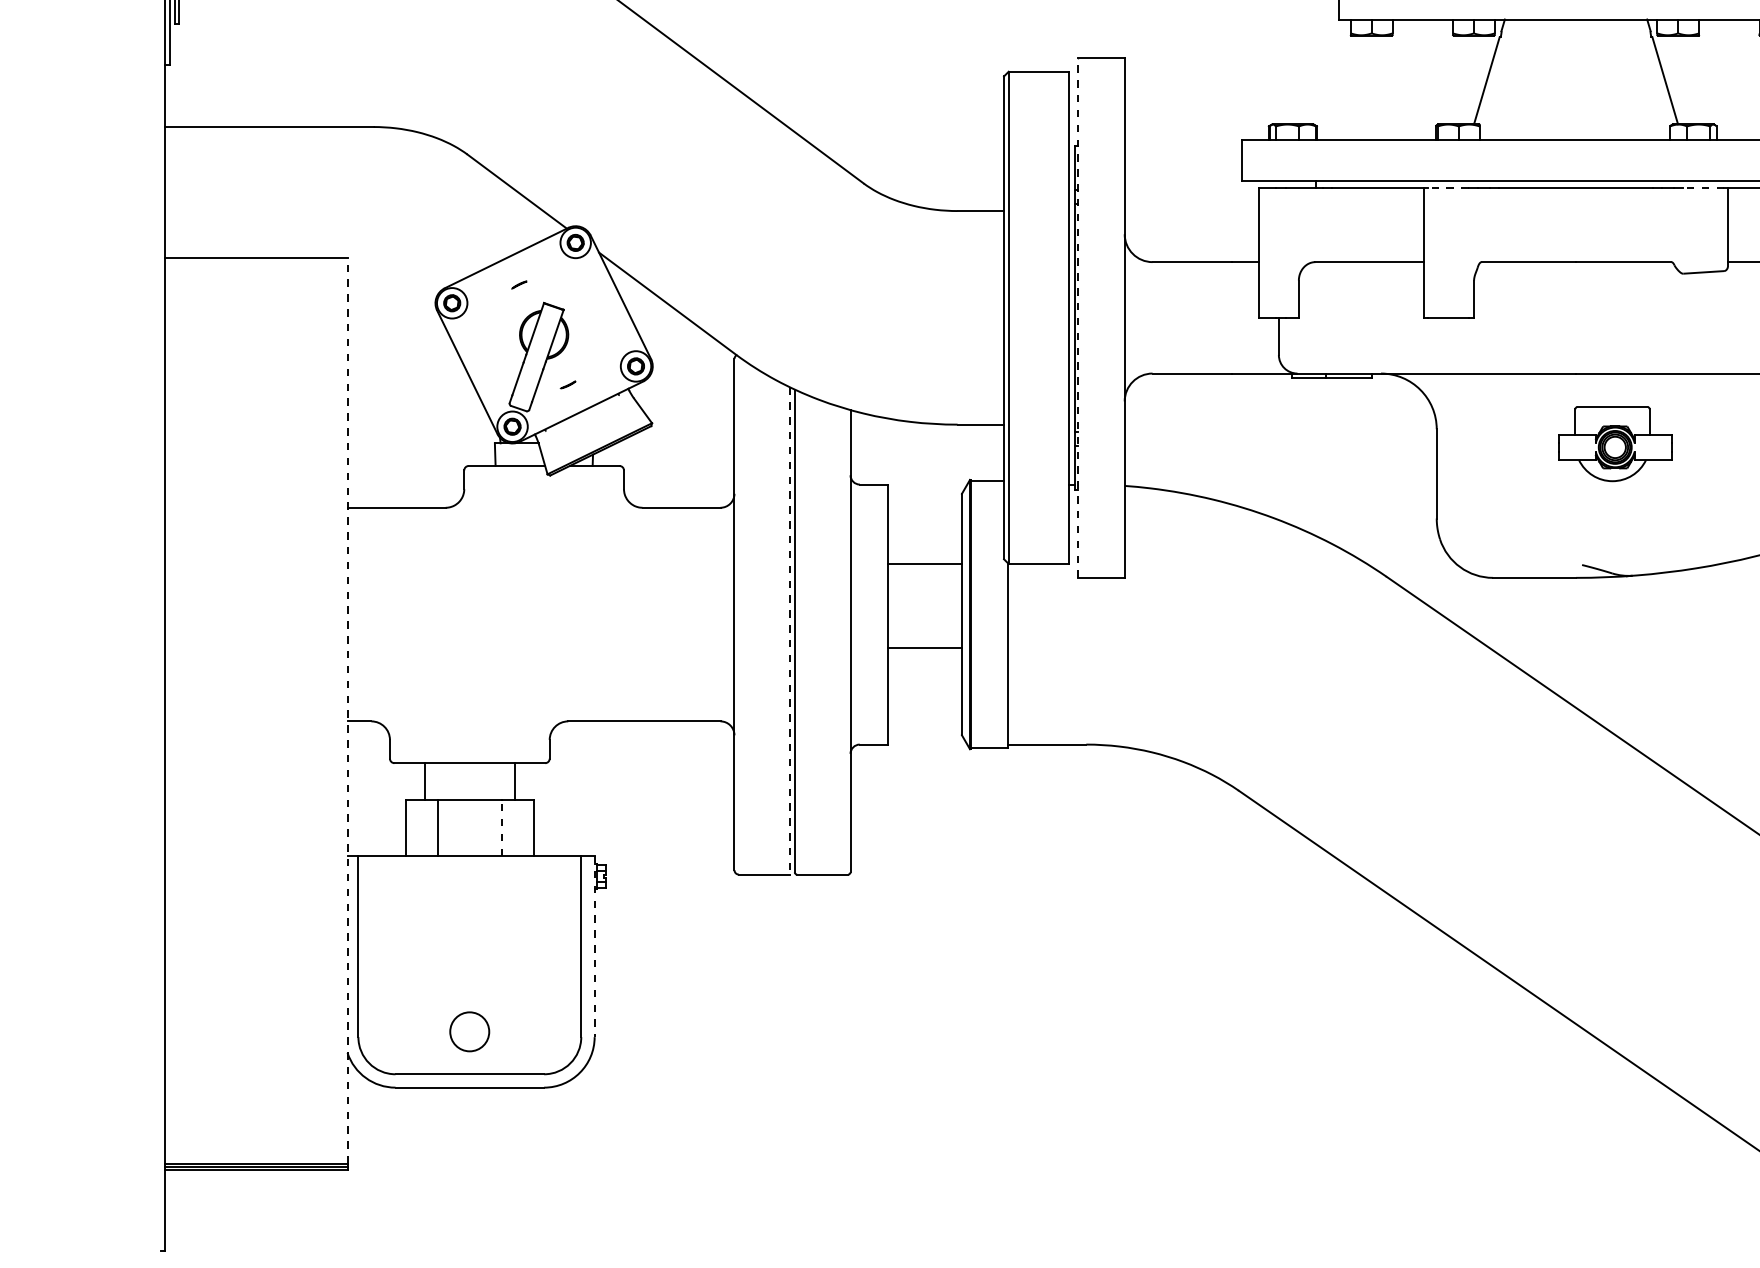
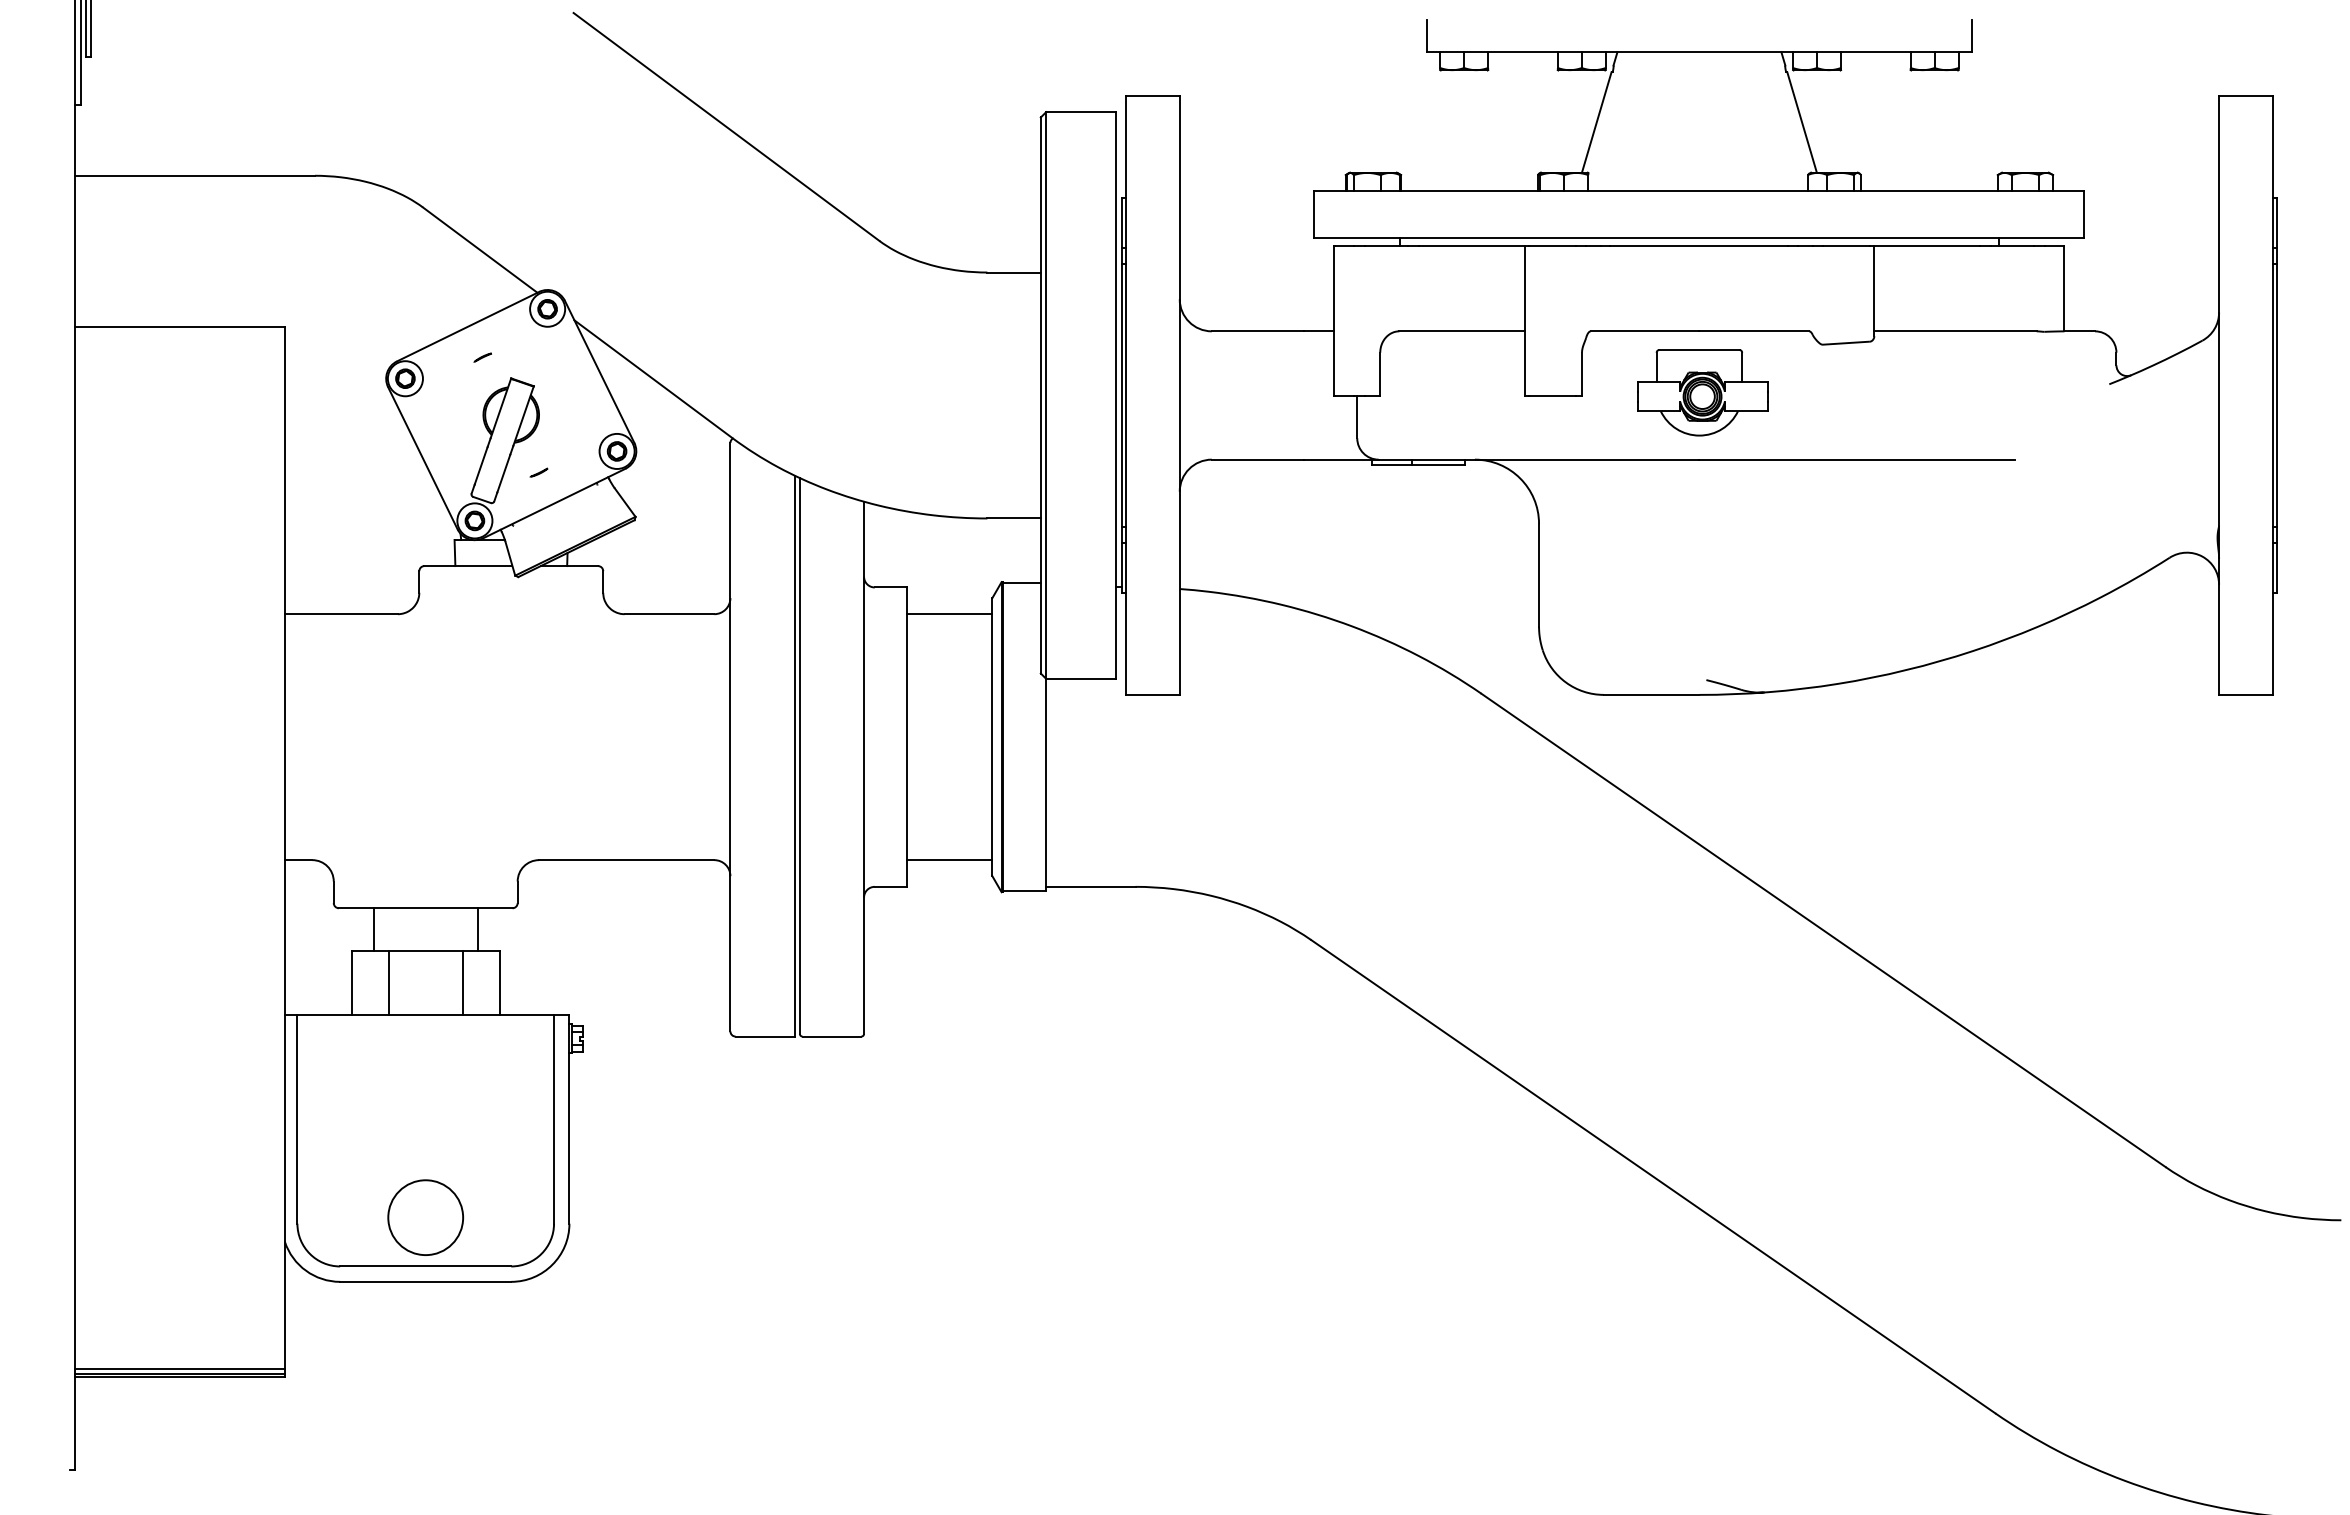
line: (1447, 187) -> (1551, 245), dashed -> solid
line: (1702, 187) -> (1845, 245), dashed -> solid
line: (1078, 317) -> (1126, 395), dashed -> solid
part: (1615, 443) -> (1702, 392), moved
line: (924, 564) -> (949, 614), moved
line: (790, 631) -> (794, 756), dashed -> solid
line: (924, 648) -> (949, 860), moved
line: (347, 710) -> (284, 847), dashed -> solid
line: (501, 827) -> (462, 982), dashed -> solid
line: (594, 946) -> (569, 1119), dashed -> solid
circle: (469, 1031) -> (425, 1217), size x1.67

